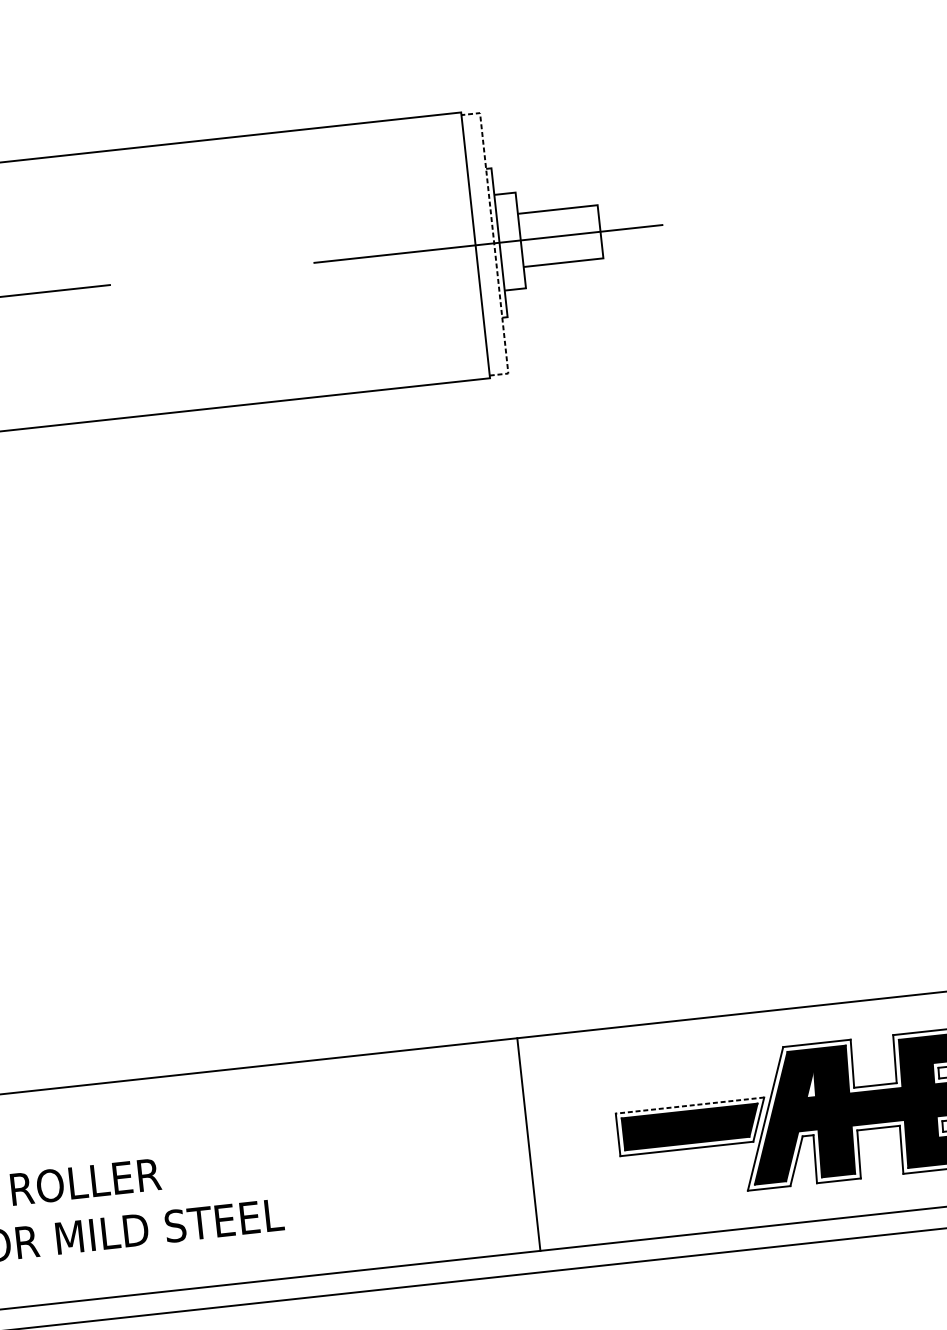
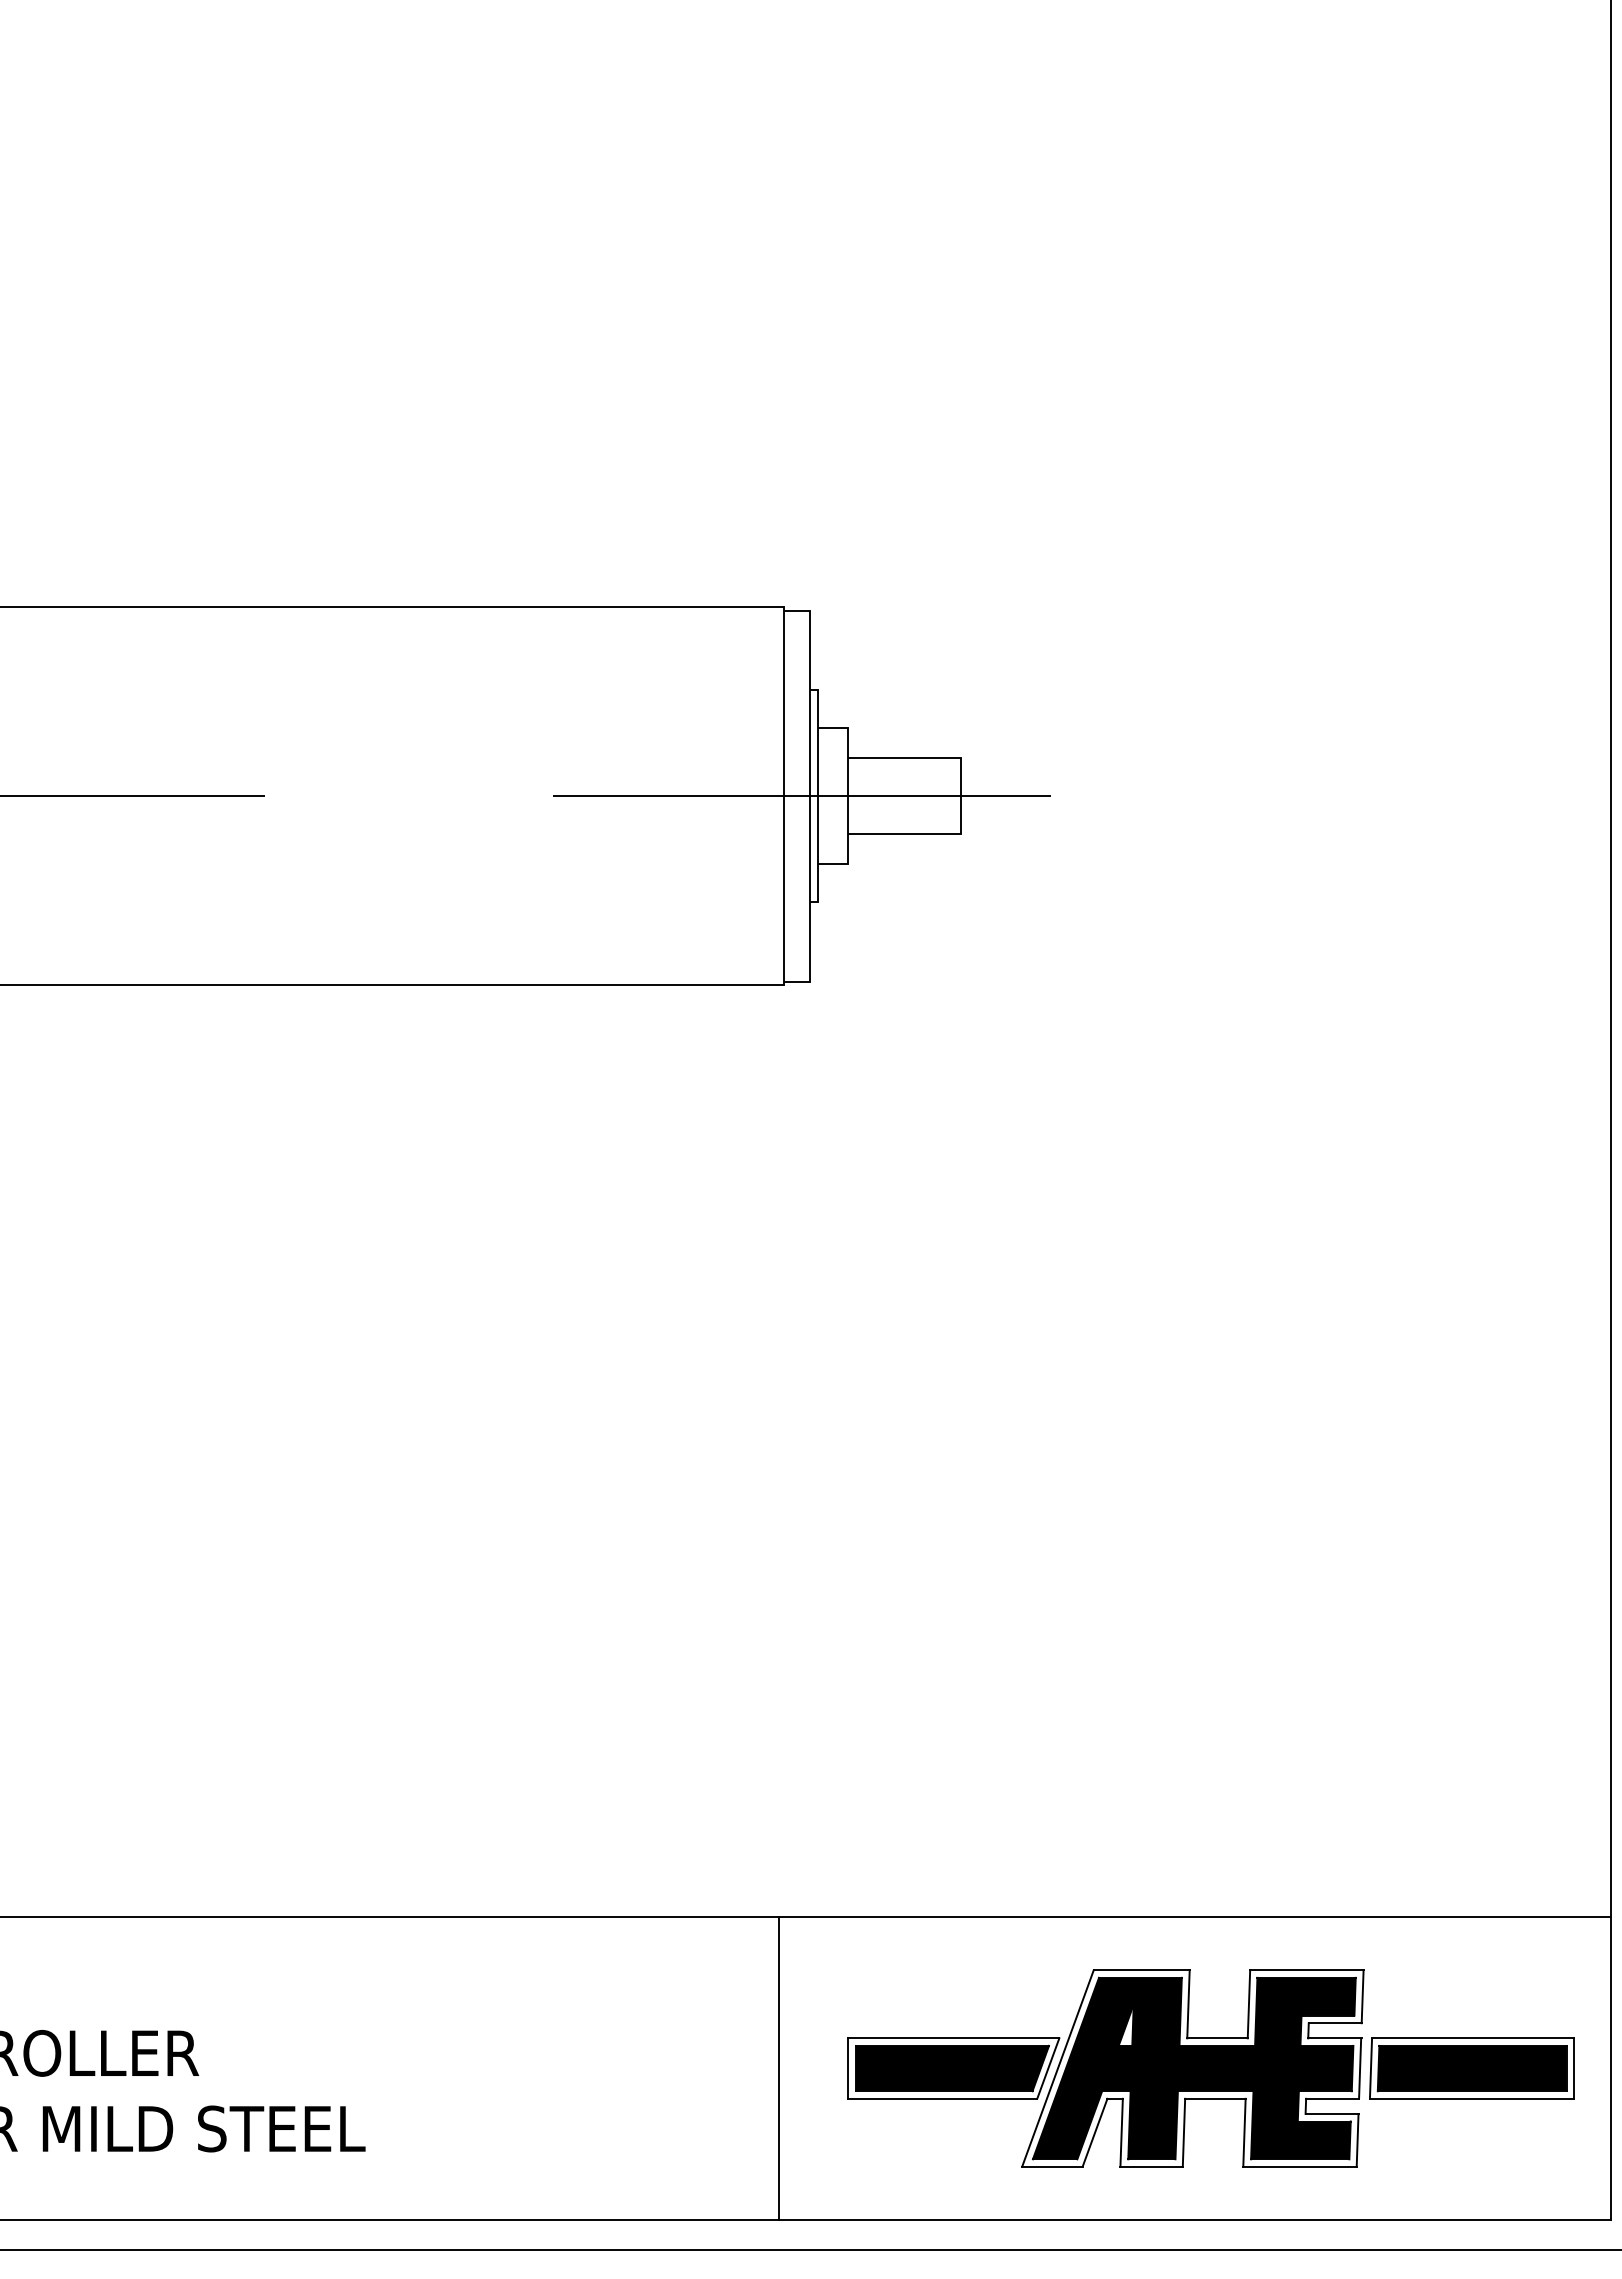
line: (494, 242) -> (810, 795), dashed -> solid
line: (689, 1105) -> (953, 2038), dashed -> solid
line: (529, 1144) -> (779, 2068), moved

